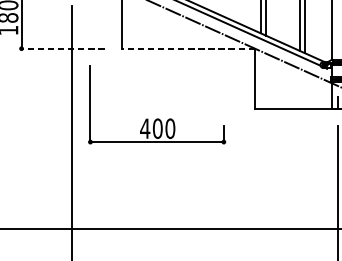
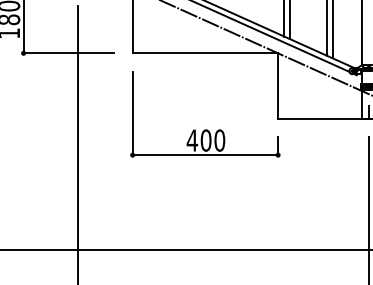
line: (62, 48) -> (68, 53), dashed -> solid
line: (188, 48) -> (205, 53), dashed -> solid
part: (157, 118) -> (205, 129), moved

